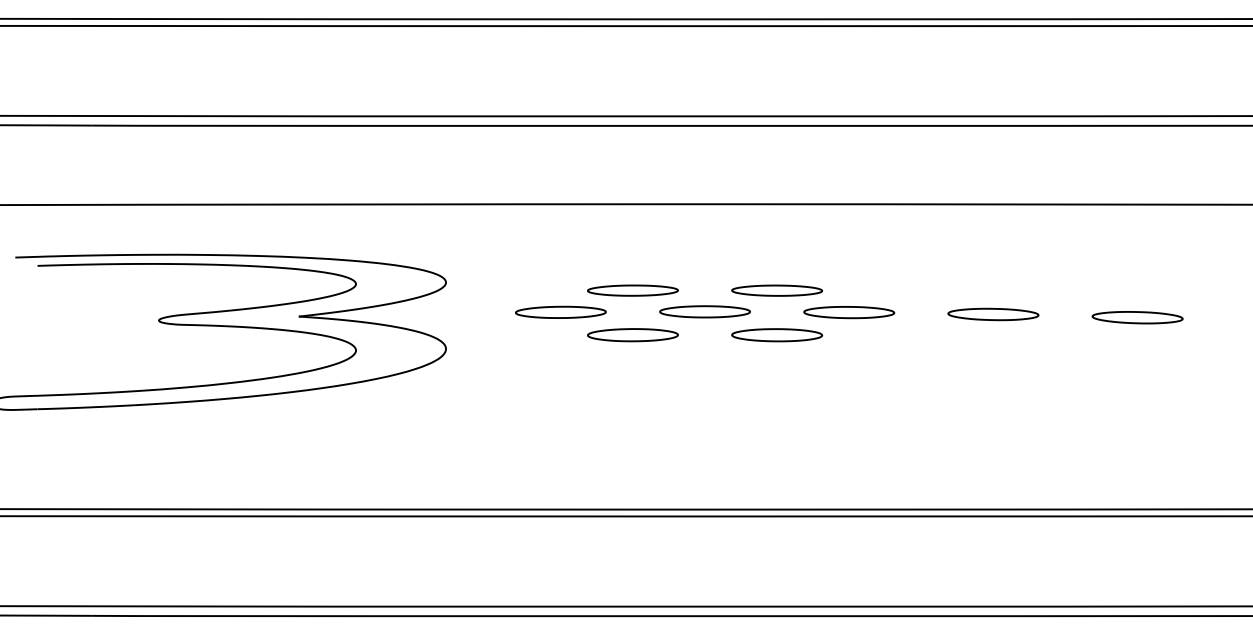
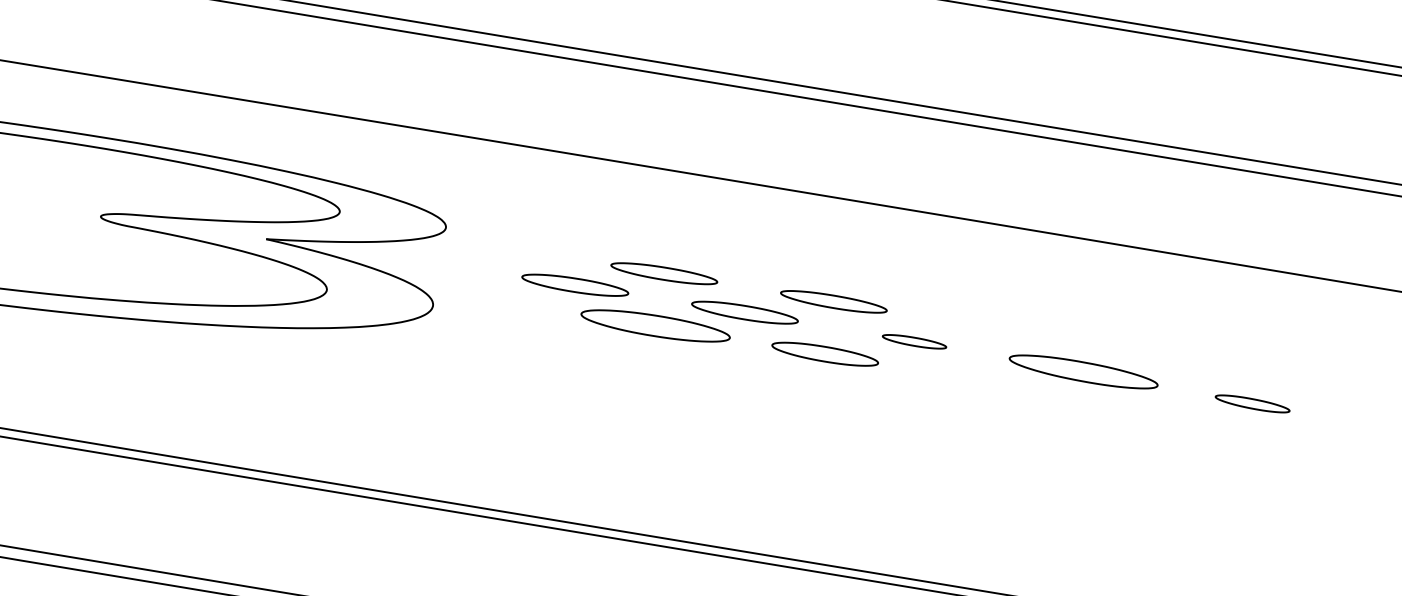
part: (849, 312) -> (914, 341), size x0.6
part: (993, 314) -> (1083, 371), size x1.4
part: (1137, 317) -> (1252, 403), size x0.7
part: (632, 335) -> (655, 326), size x1.4

